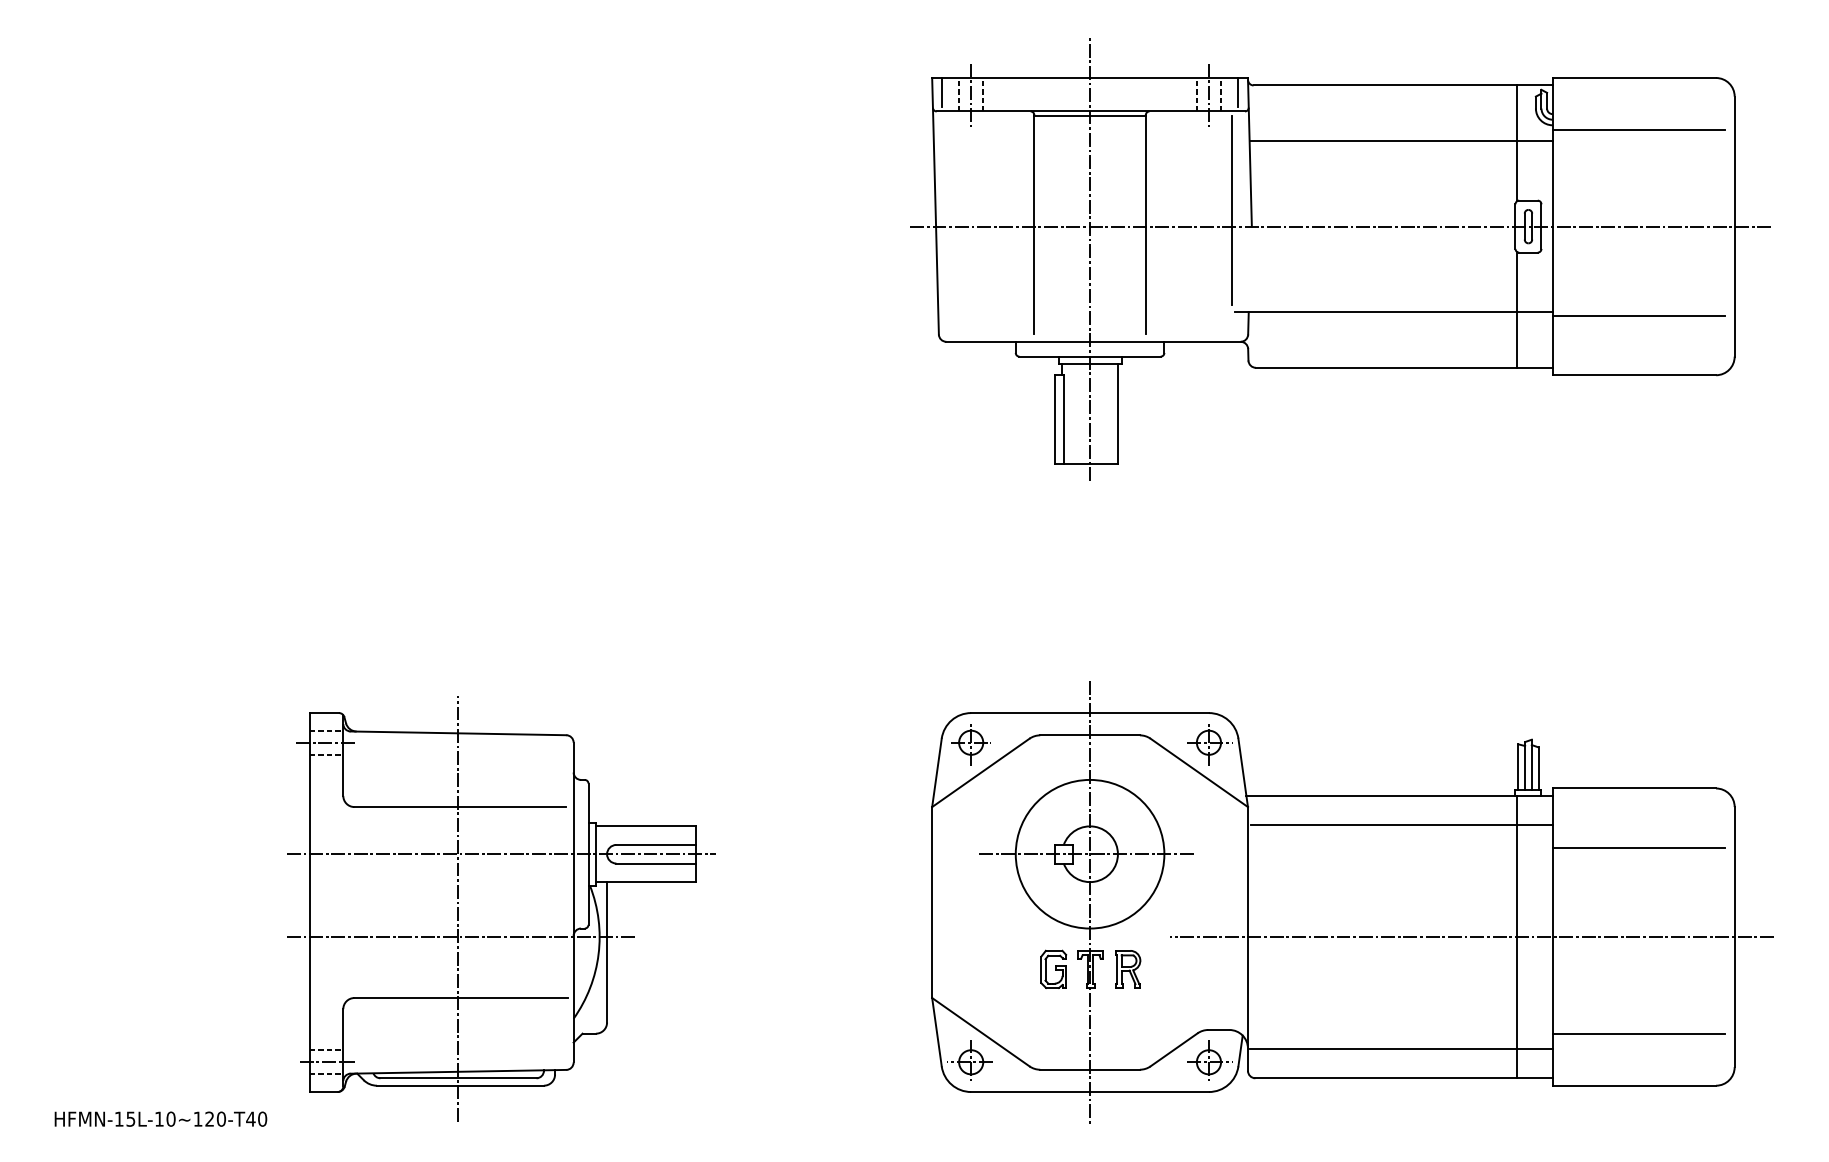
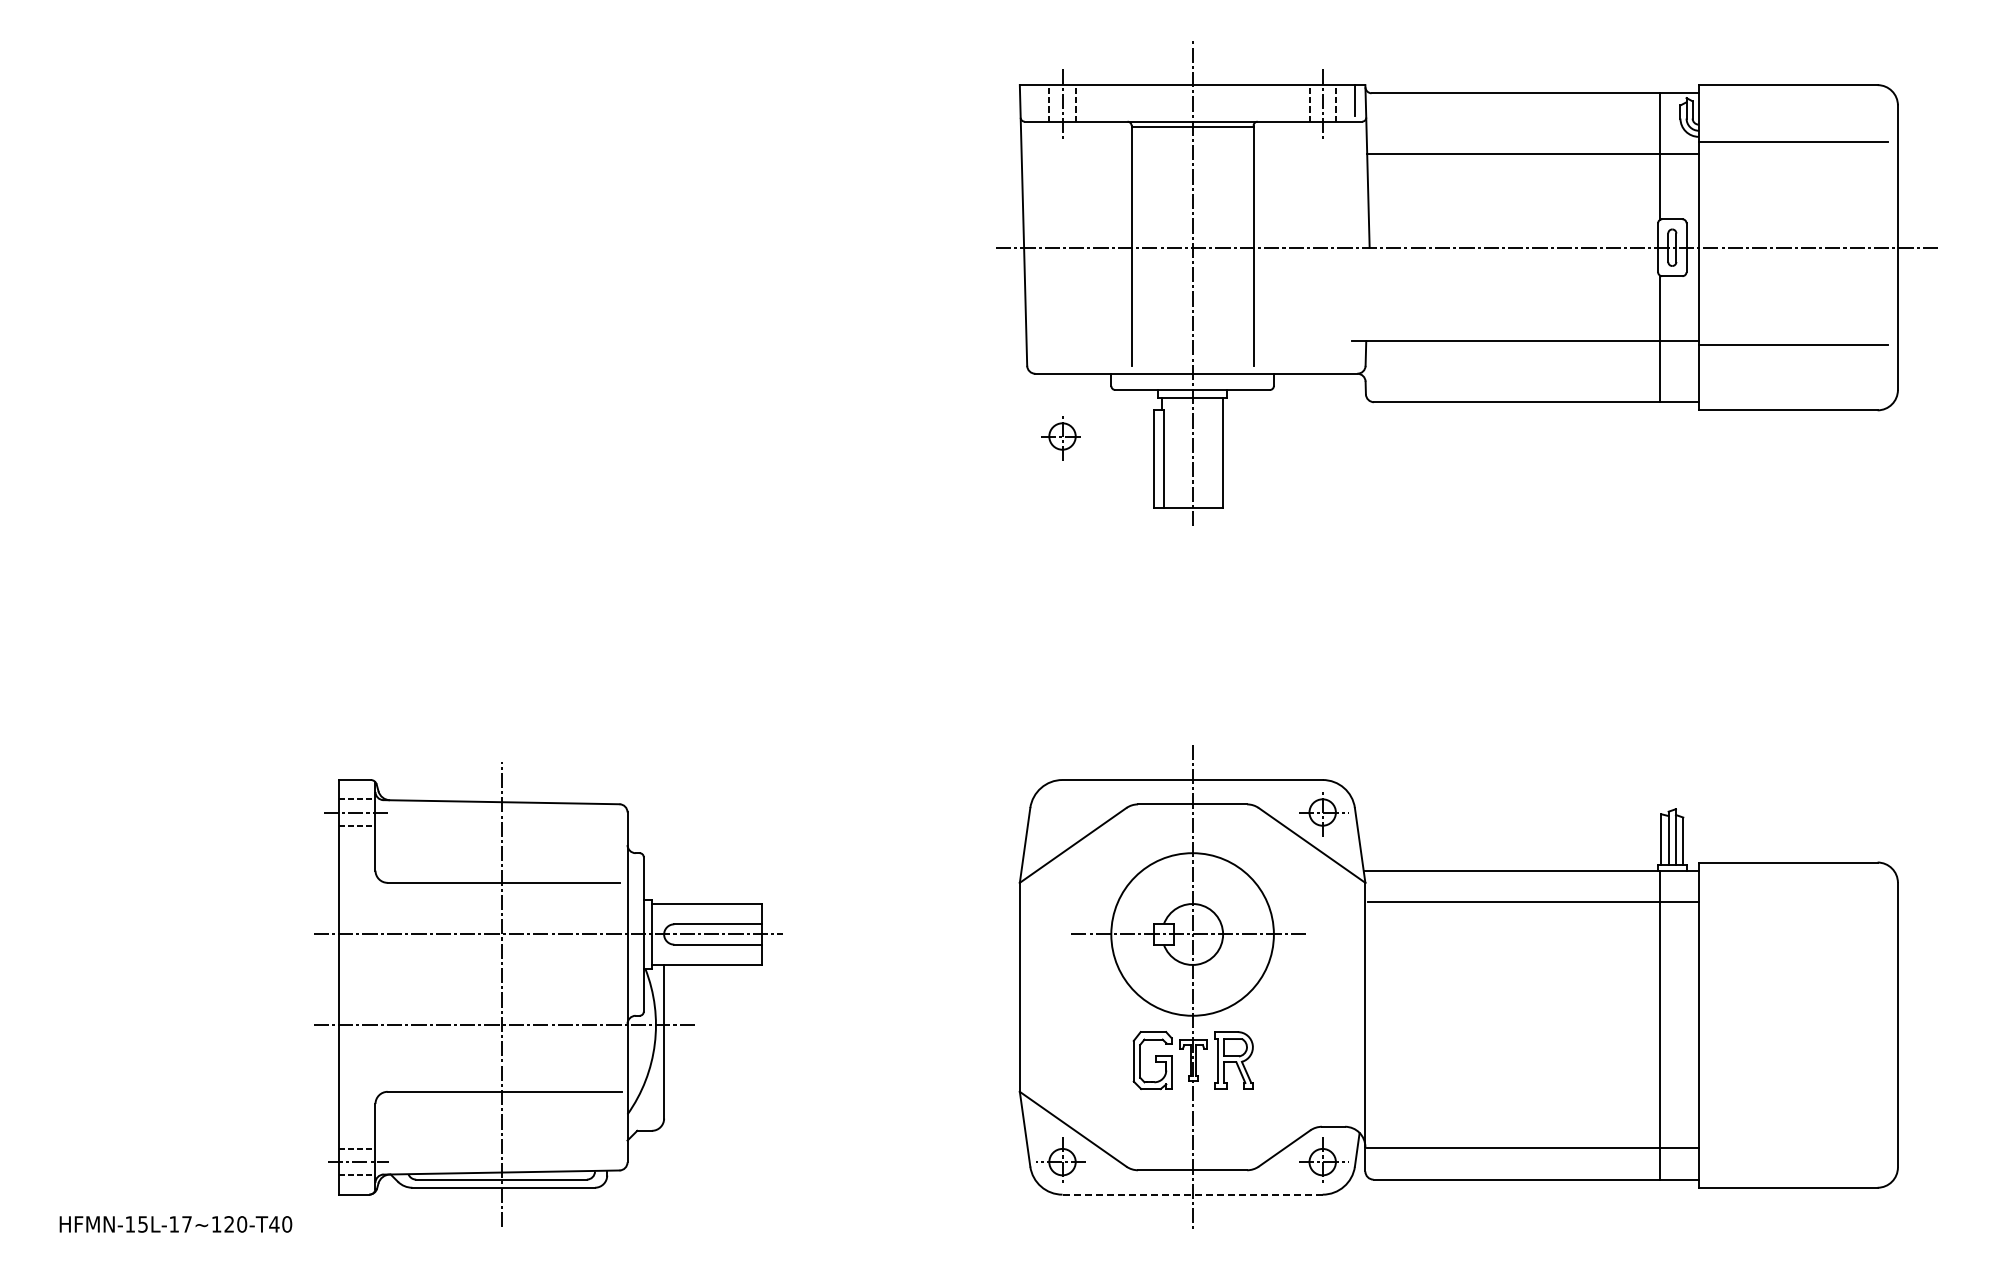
line: (941, 92) -> (1030, 100), removed
line: (1232, 209) -> (1348, 229), removed
part: (969, 744) -> (1060, 438), moved
line: (1638, 847) -> (1792, 927), removed
line: (1471, 937) -> (1610, 1025), removed
part: (1053, 969) -> (1152, 1060), size x1.4
part: (1128, 969) -> (1234, 1060), size x1.4
line: (1638, 1033) -> (1792, 1130), removed
line: (1089, 1091) -> (1192, 1194), solid -> dashed
text: (171, 1119) -> (187, 1224), HFMN-15L-10~120-T40 -> HFMN-15L-17~120-T40

